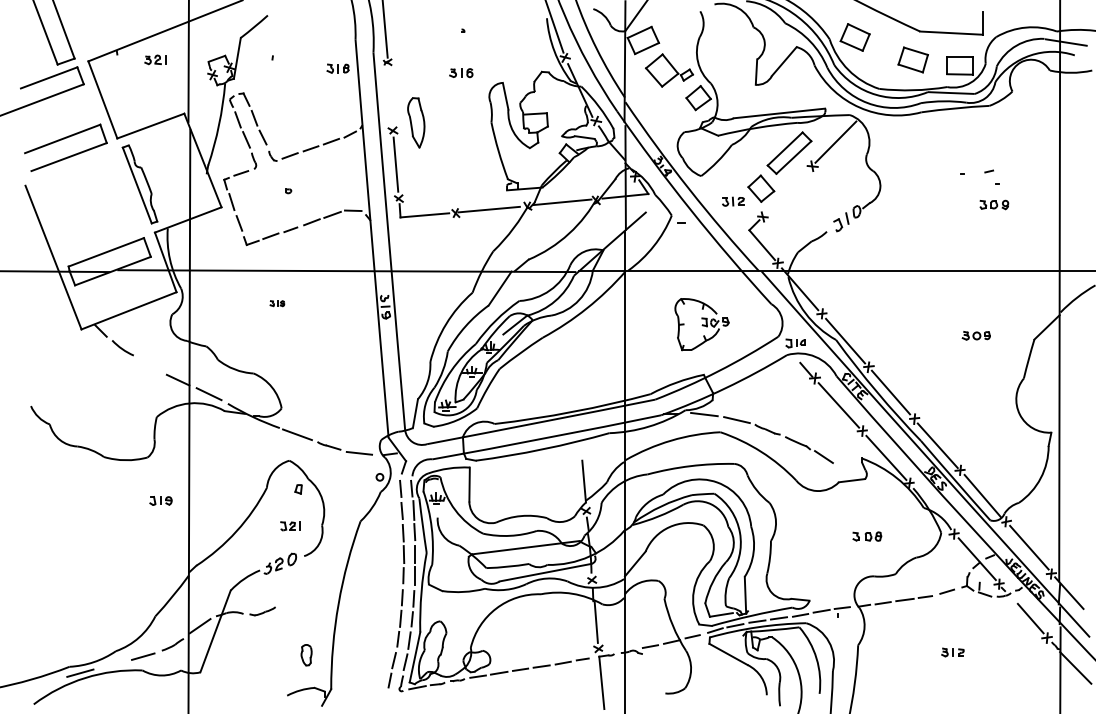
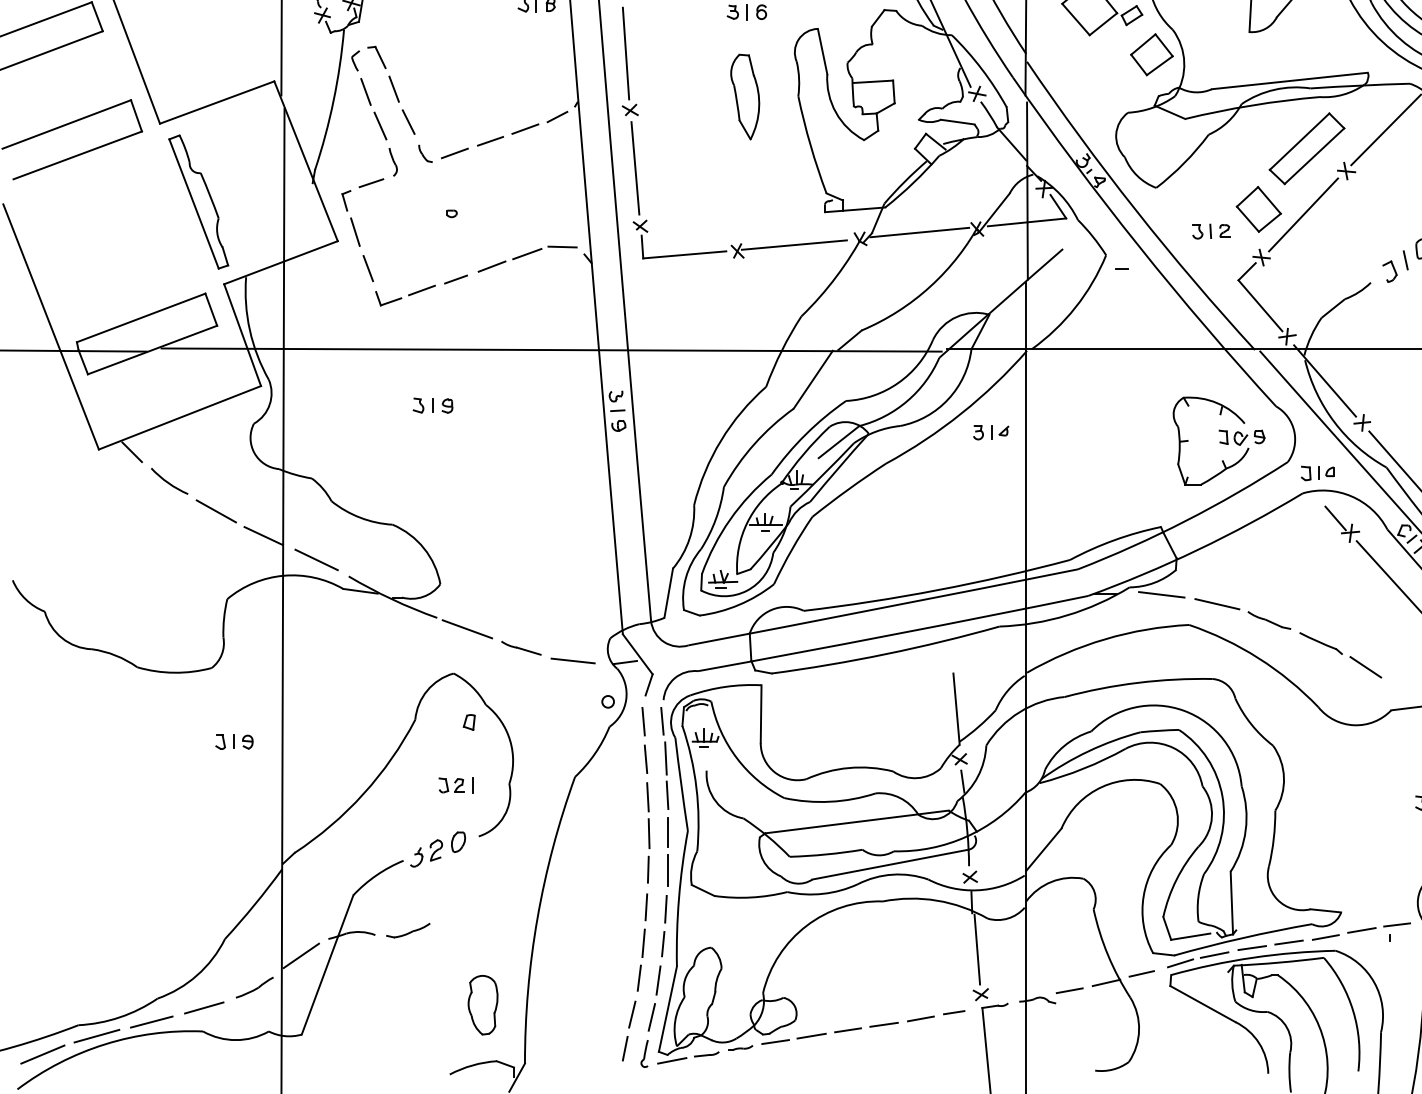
line: (390, 97) -> (626, 53), added
part: (416, 122) -> (745, 96), moved
line: (787, 191) -> (1303, 214), added
part: (277, 303) -> (433, 405), size x1.67
part: (604, 319) -> (991, 432), added
part: (701, 324) -> (1218, 441), moved
line: (149, 365) -> (214, 511), added
part: (306, 655) -> (482, 1005), size x1.67
line: (112, 664) -> (151, 1021), added
line: (48, 683) -> (42, 1053), added

